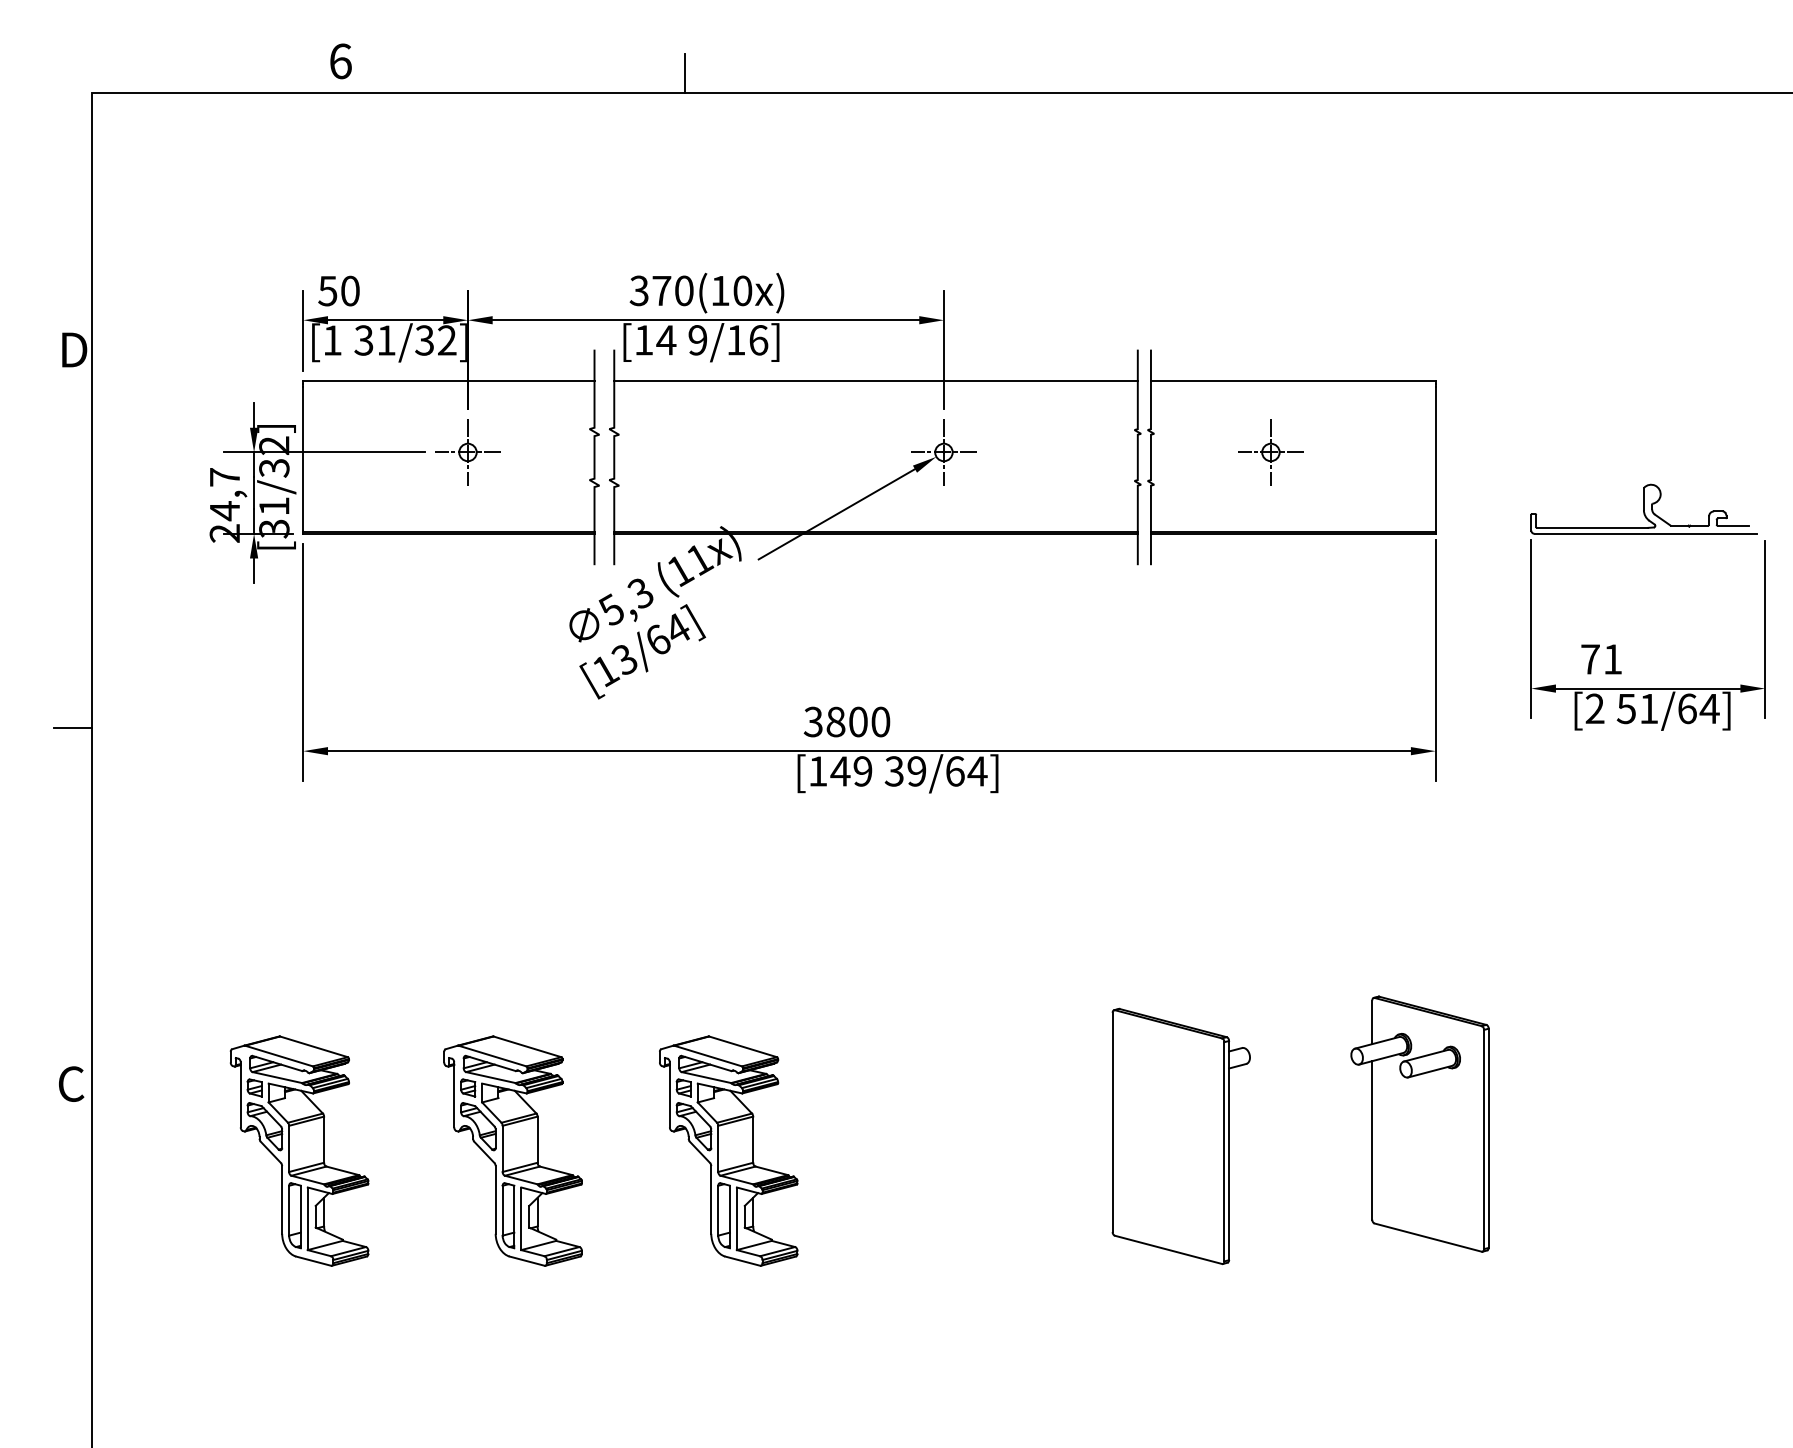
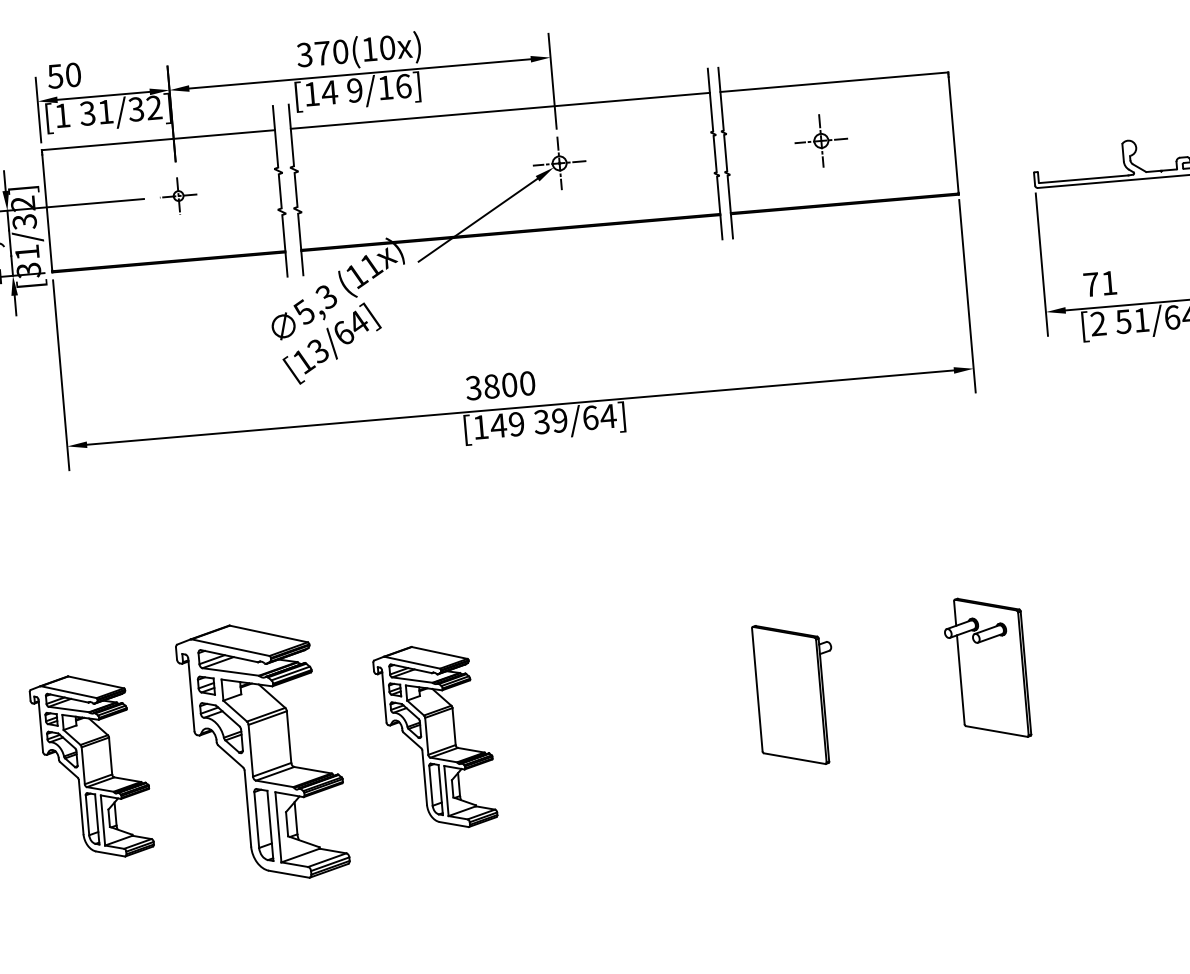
part: (467, 452) -> (178, 196), size x0.7
part: (1419, 1123) -> (986, 667), size x0.7
part: (1180, 1135) -> (795, 693), size x0.7
part: (512, 1150) -> (262, 751), size x1.4

